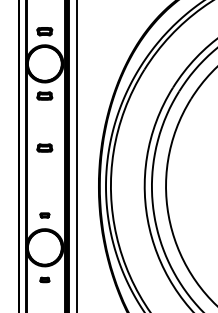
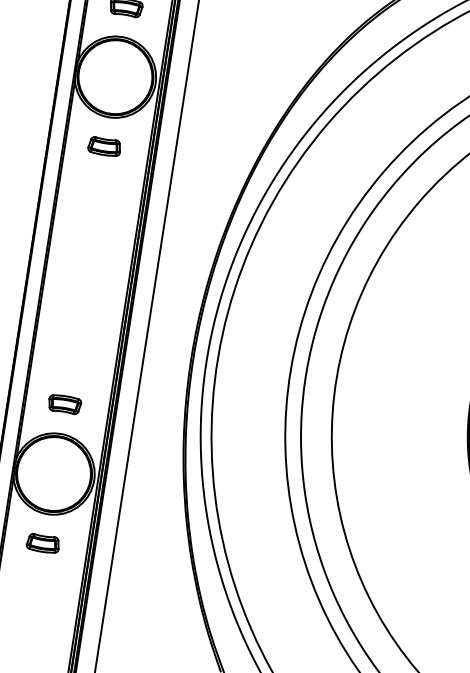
part: (44, 147) -> (86, 257), removed
part: (44, 215) -> (64, 404), size x1.67
part: (44, 279) -> (42, 542), size x1.67

